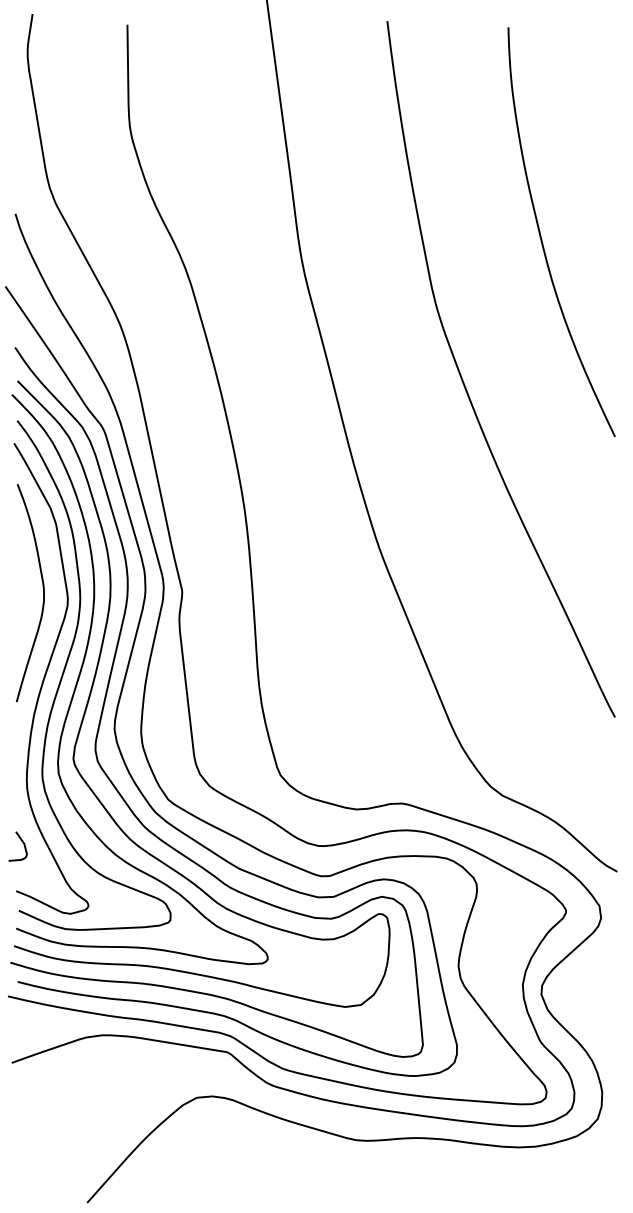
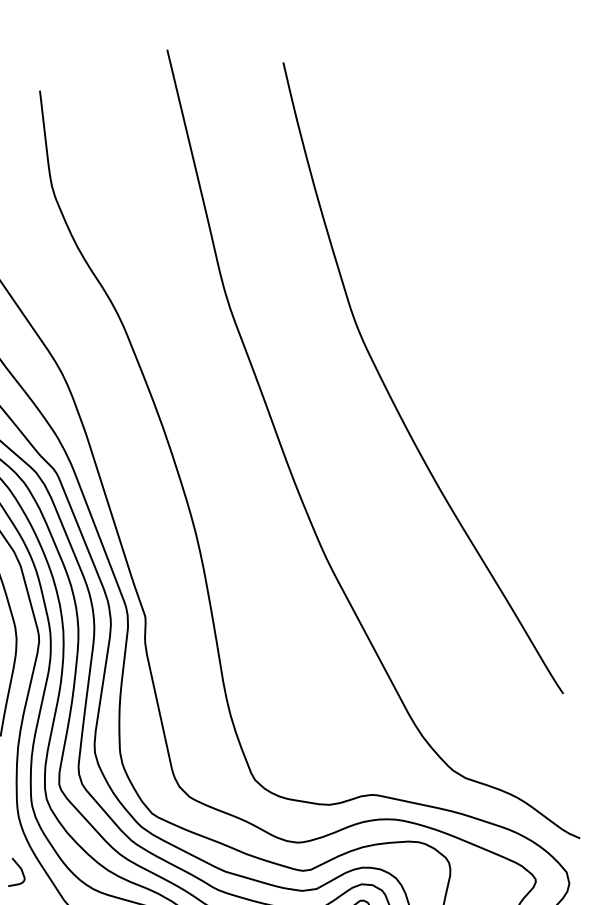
curve: (541, 235) -> (448, 248), removed

